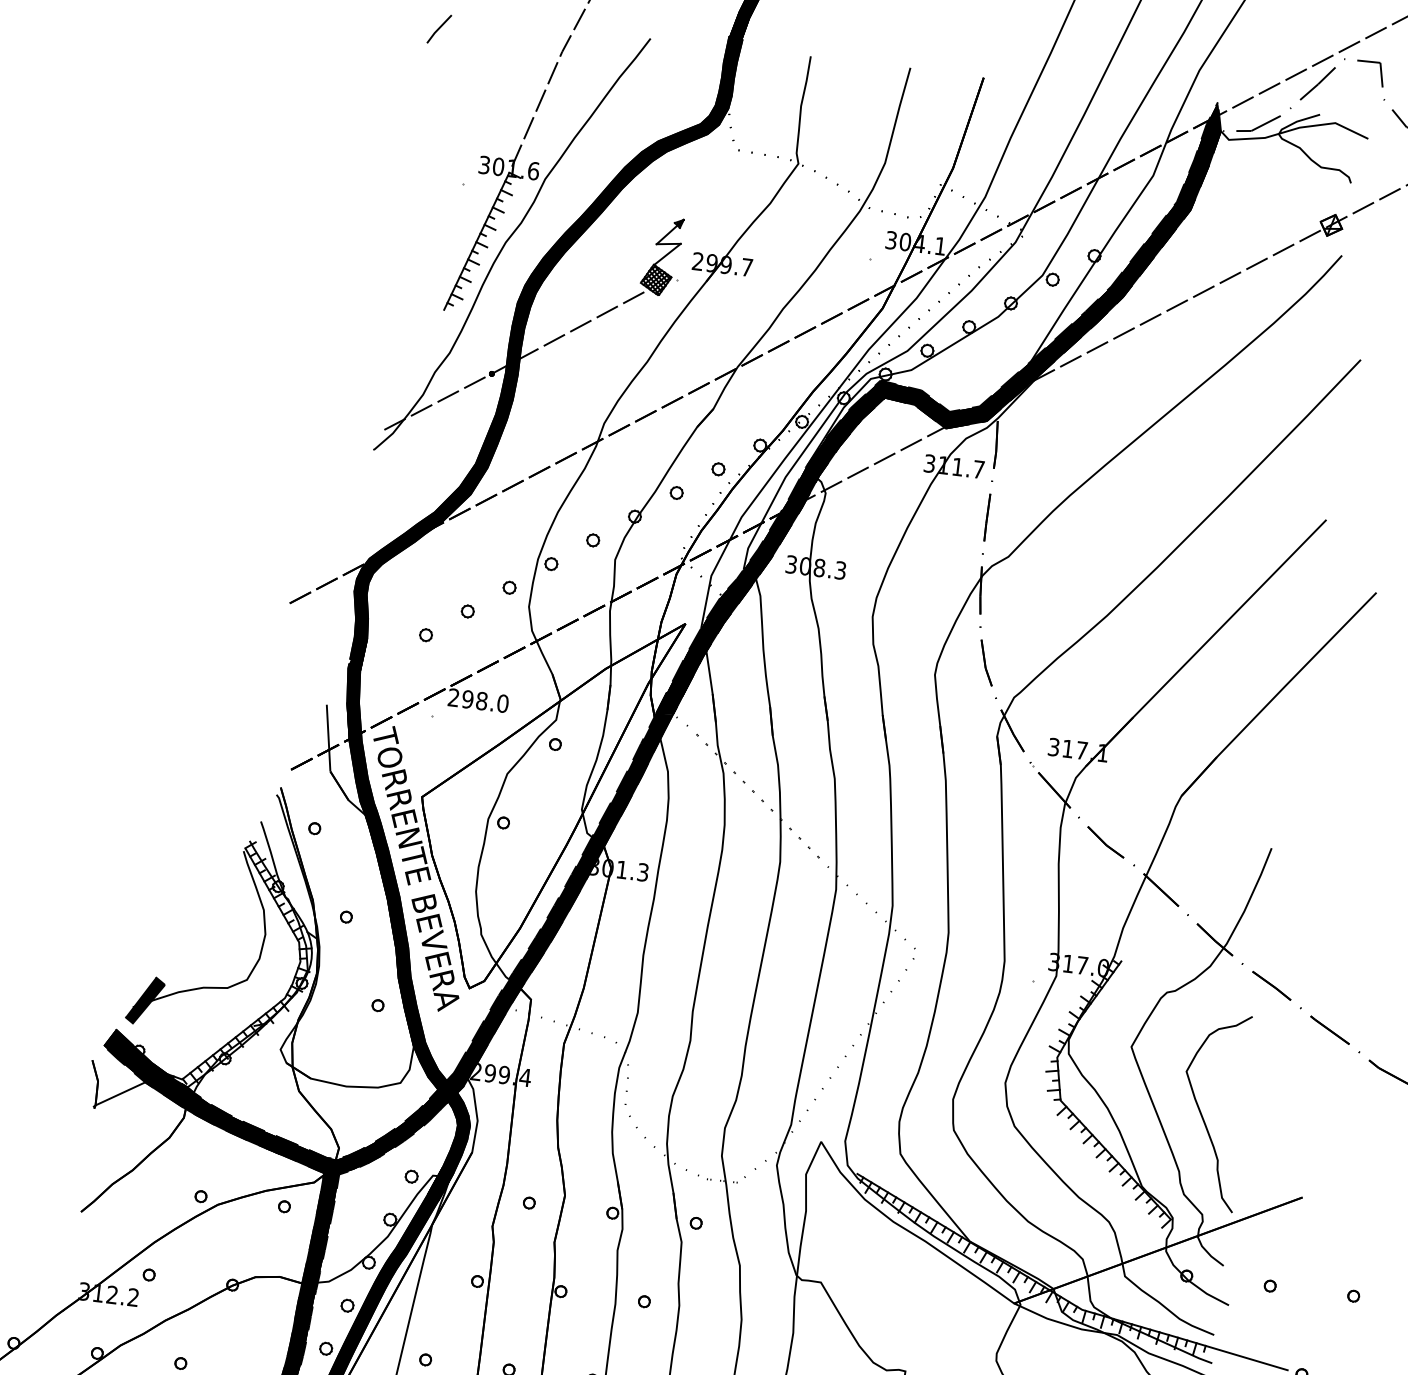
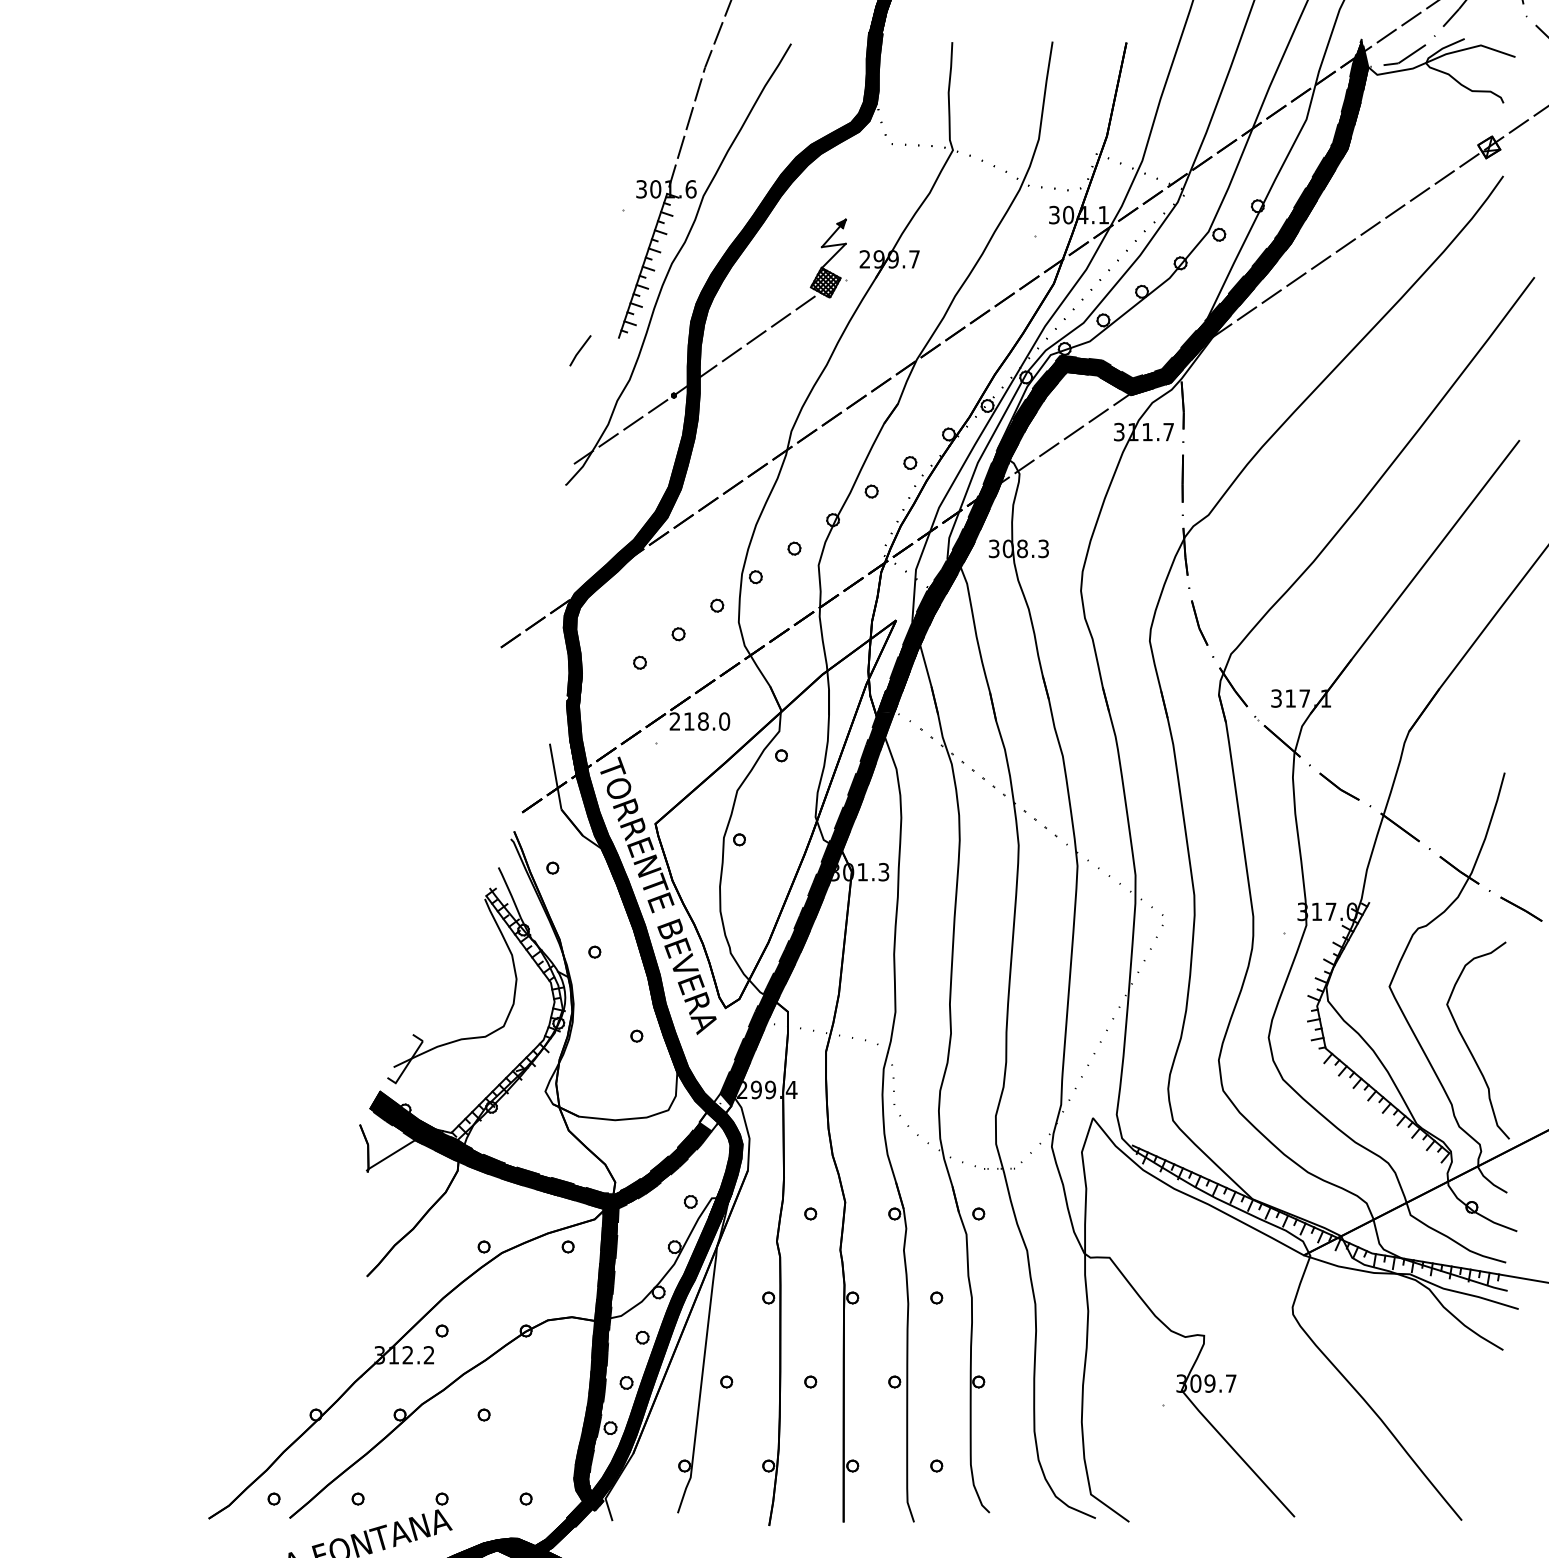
line: (439, 28) -> (580, 350), moved
text: (467, 699) -> (688, 721), 298.0 -> 218.0
fill: (144, 999) -> (404, 1058), removed
fill: (446, 1090) -> (715, 1112), removed

